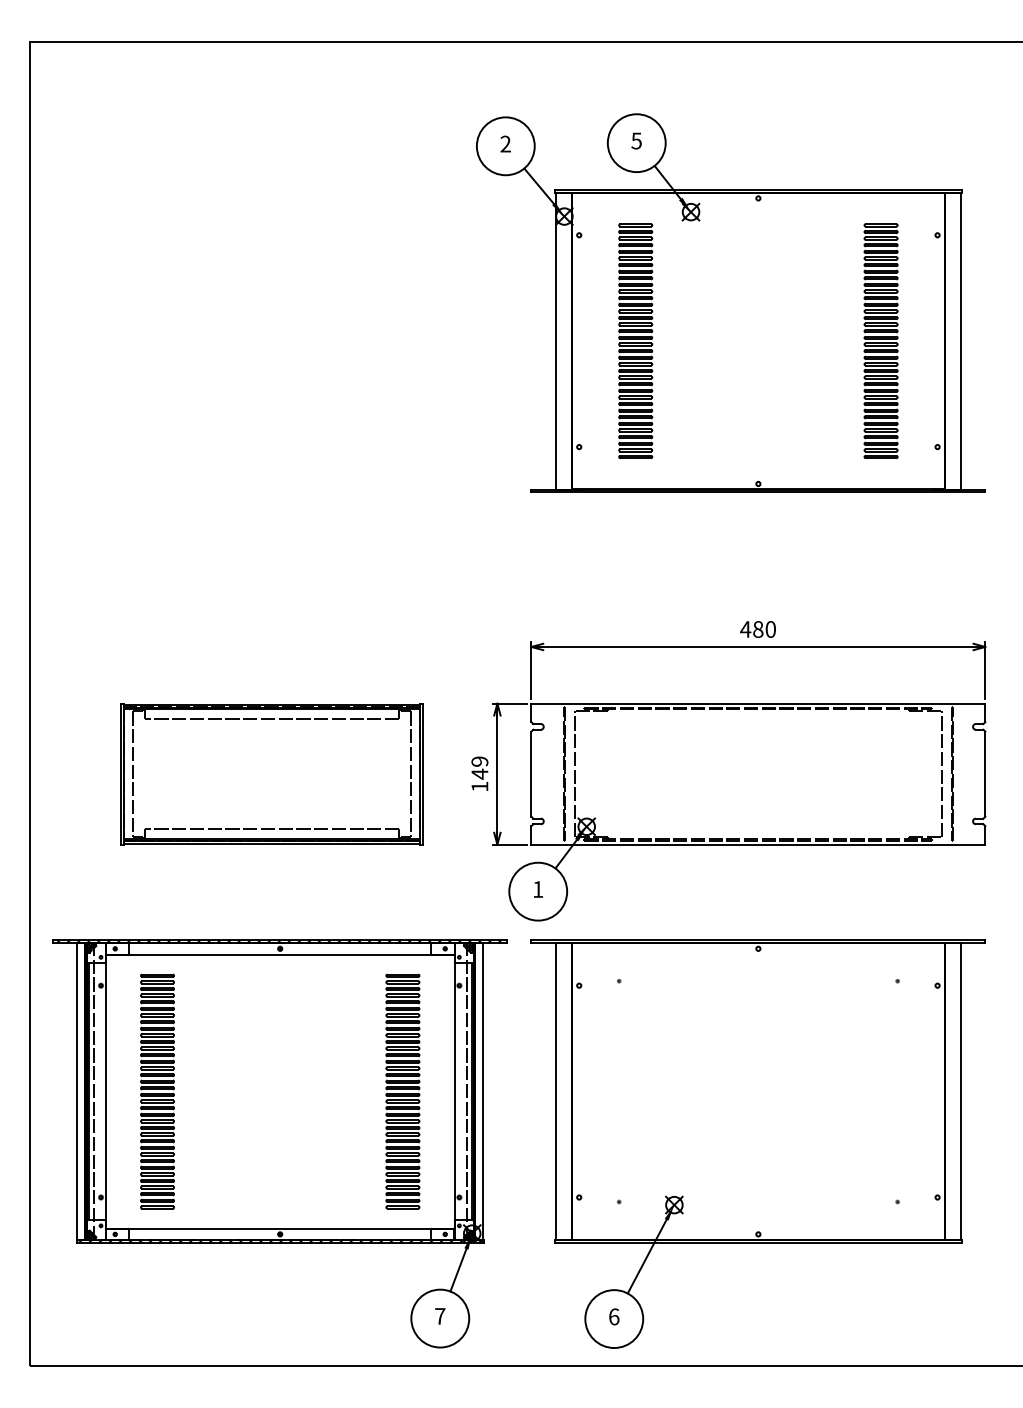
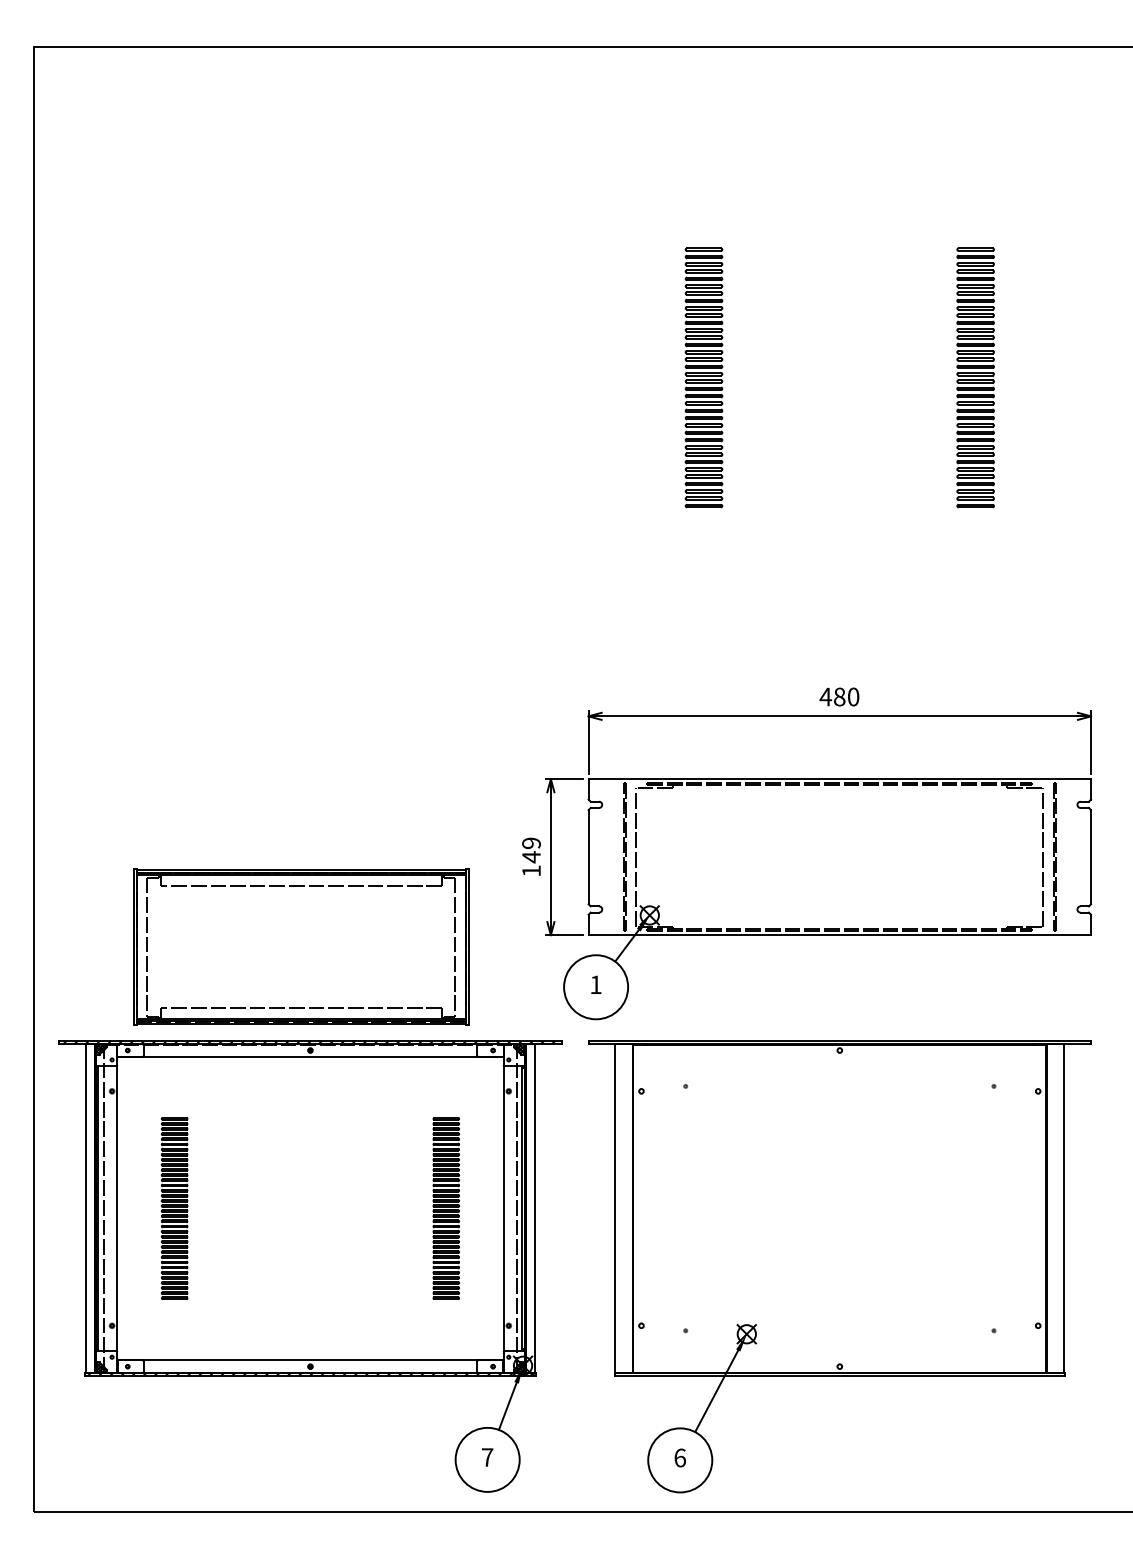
part: (731, 302) -> (809, 335), removed
part: (272, 773) -> (301, 946), moved
part: (157, 1091) -> (174, 1208), size x0.7
part: (403, 1091) -> (446, 1208), size x0.7

